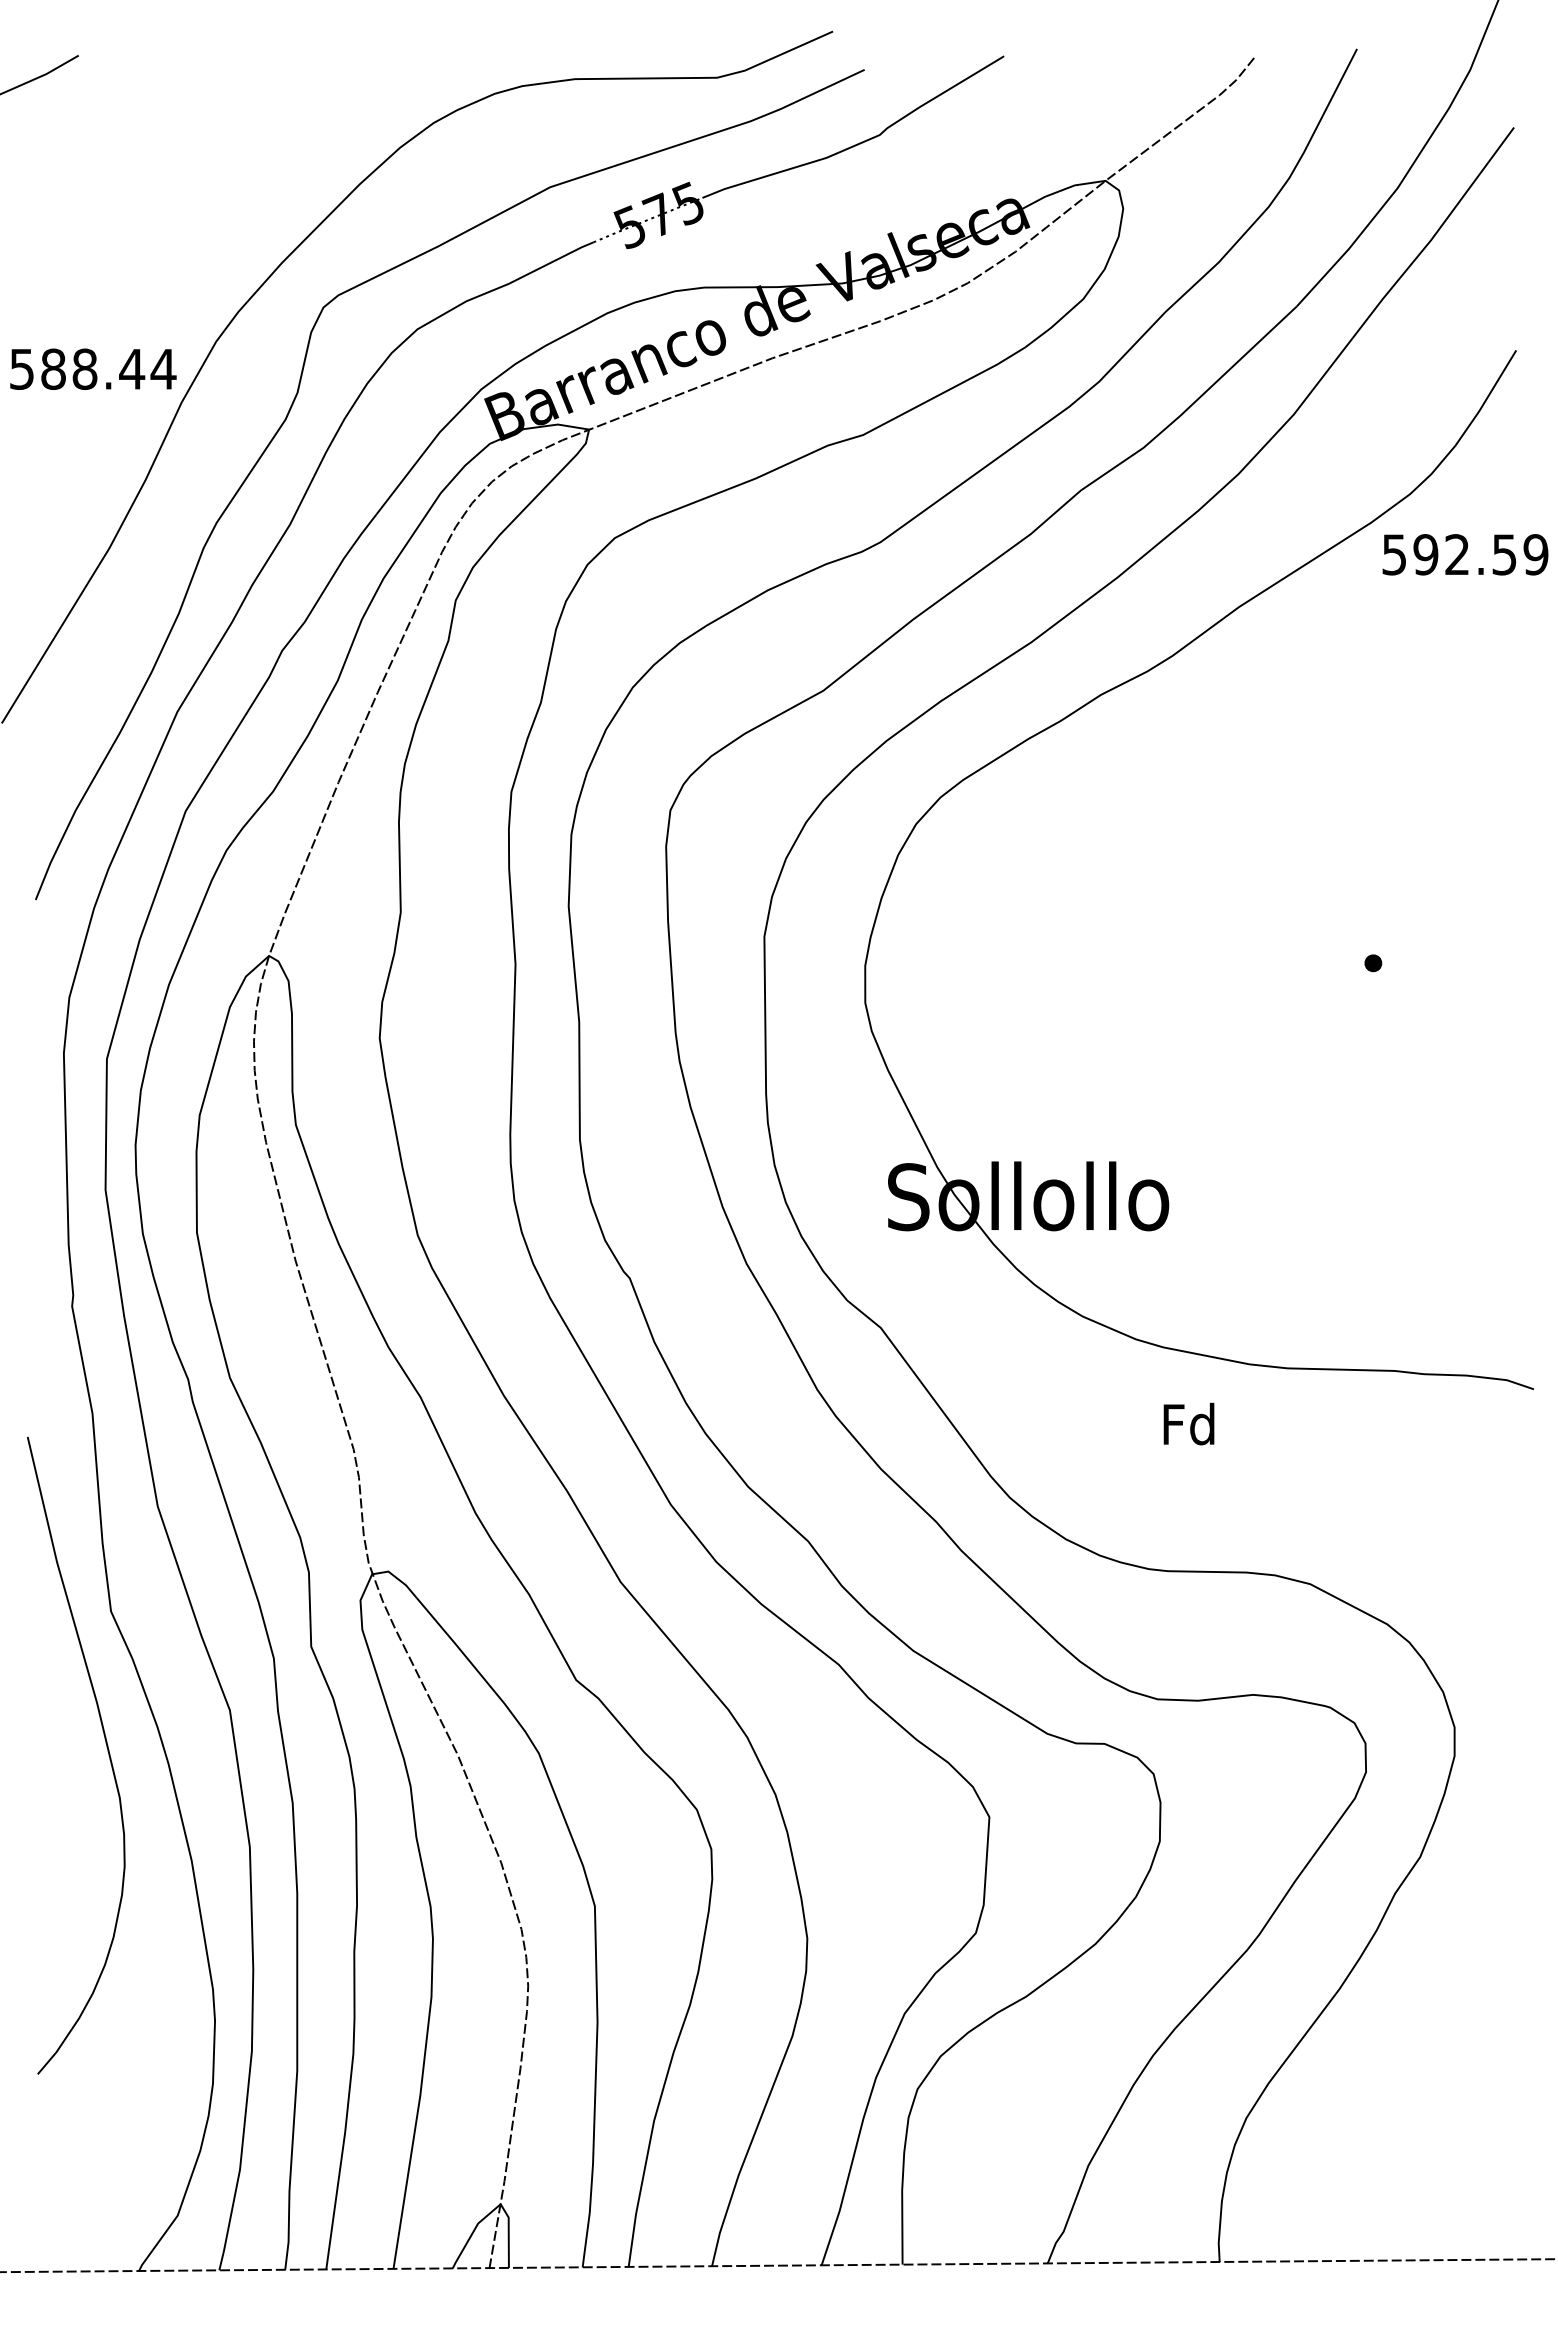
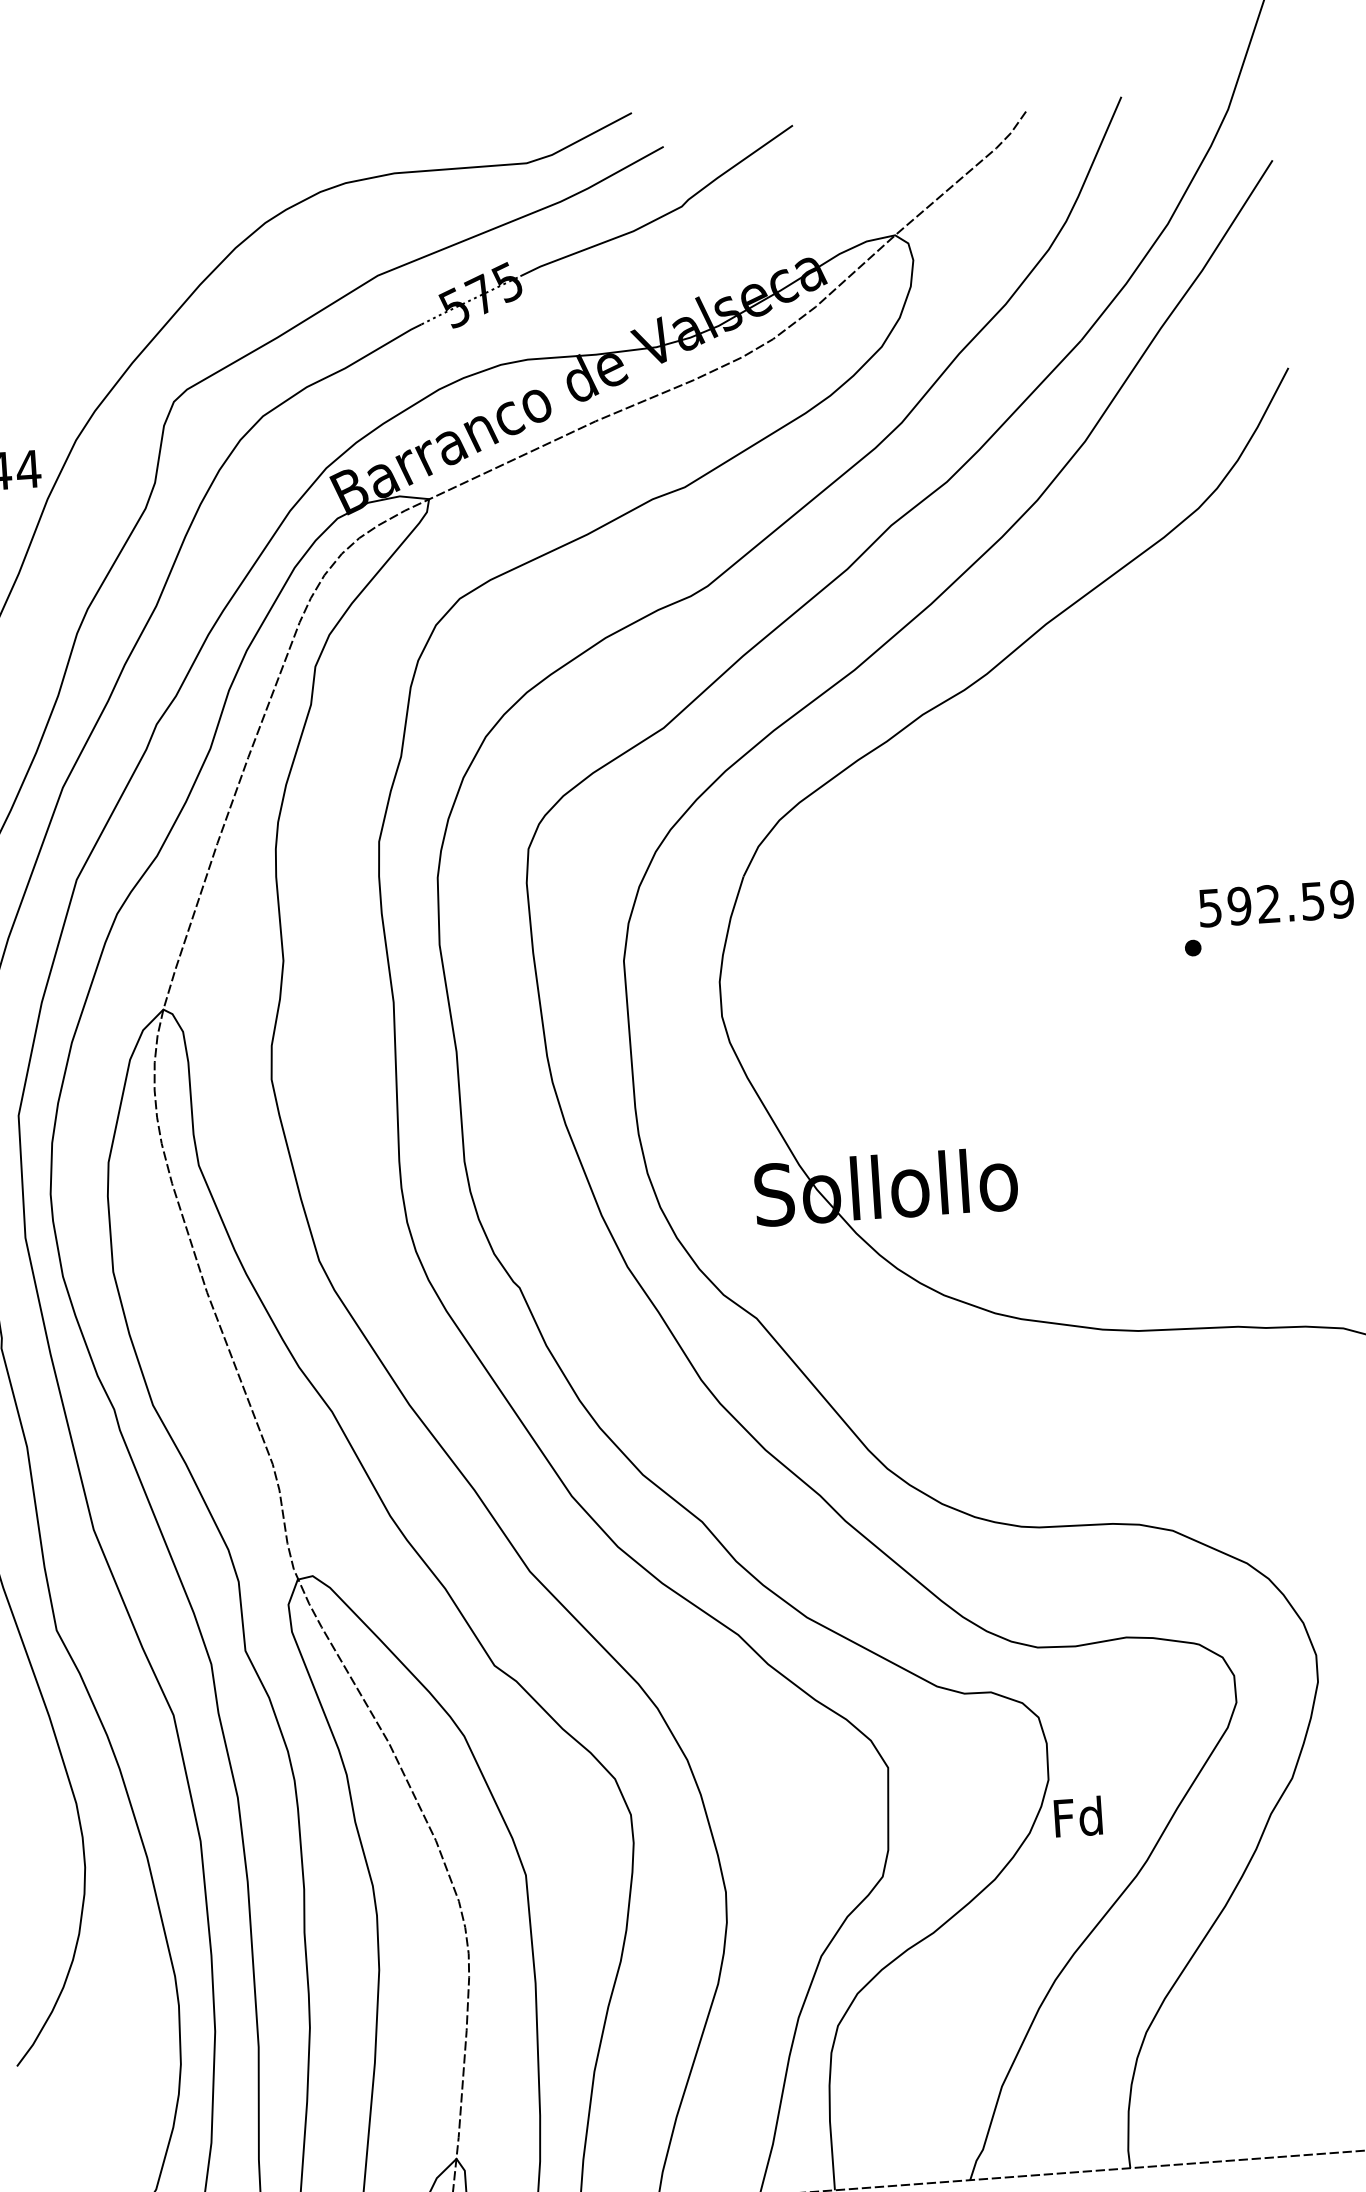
text: (1465, 554) -> (1276, 903), moved
text: (1188, 1423) -> (1077, 1816), moved

